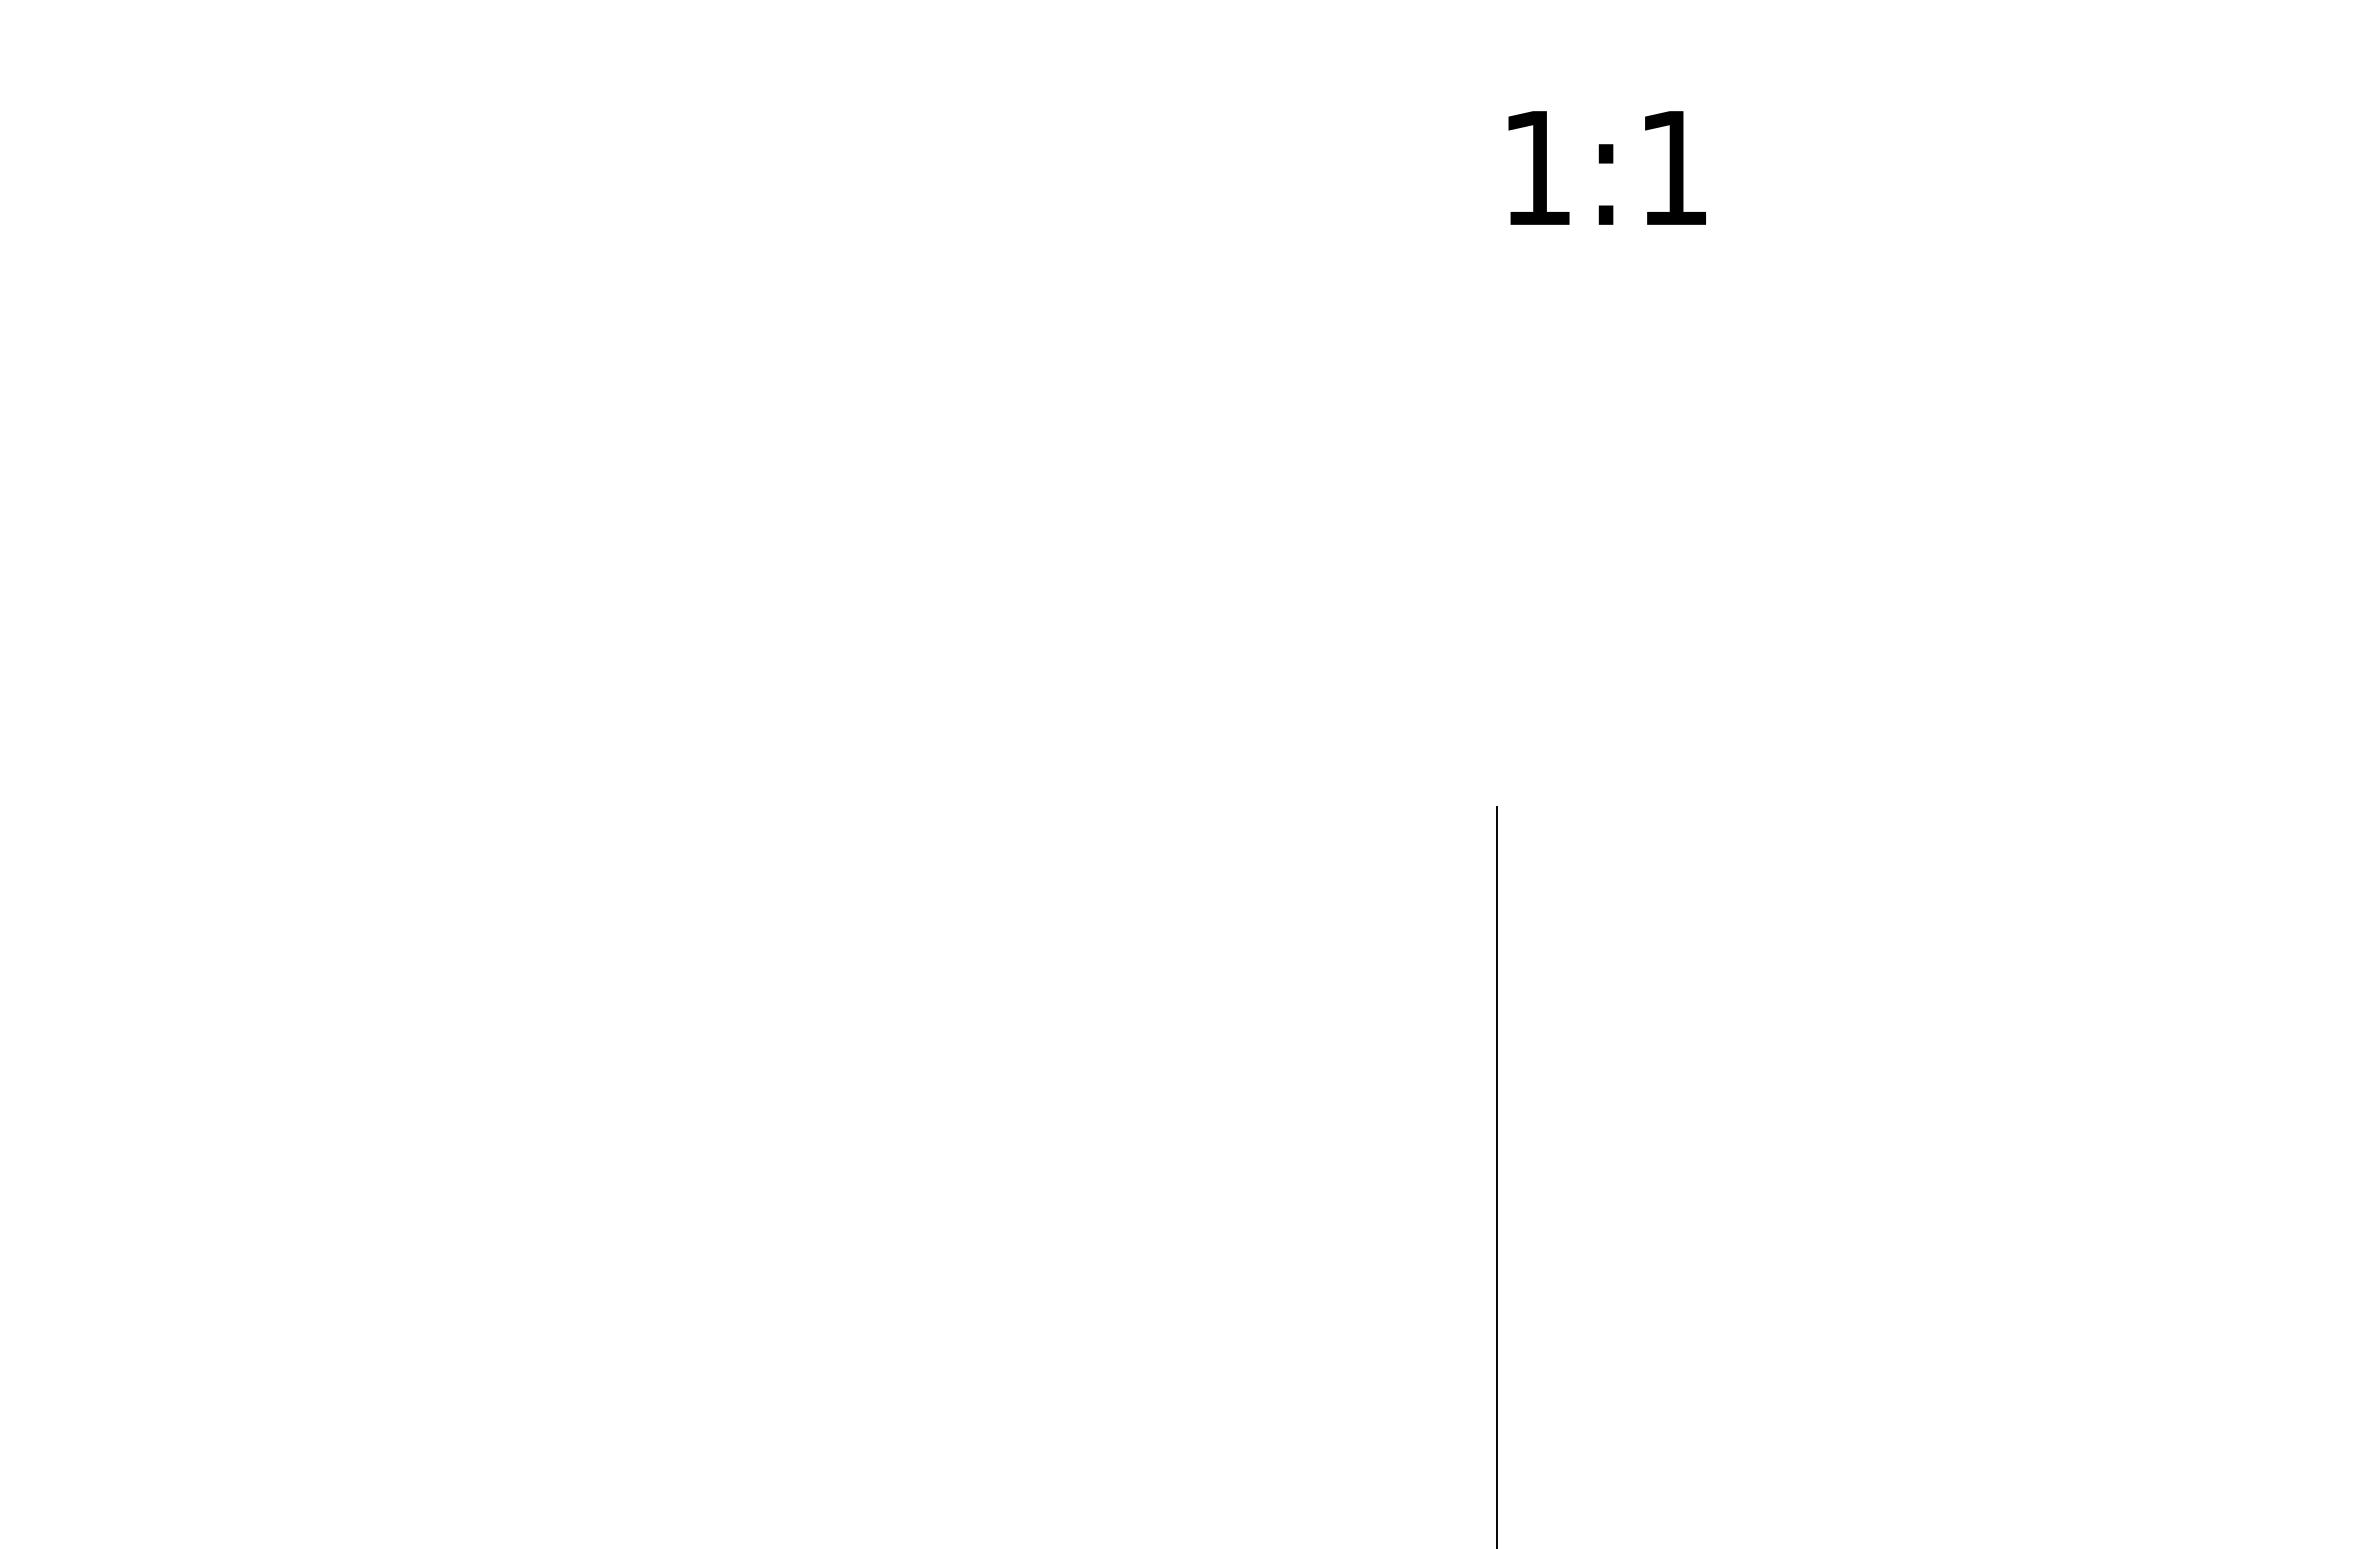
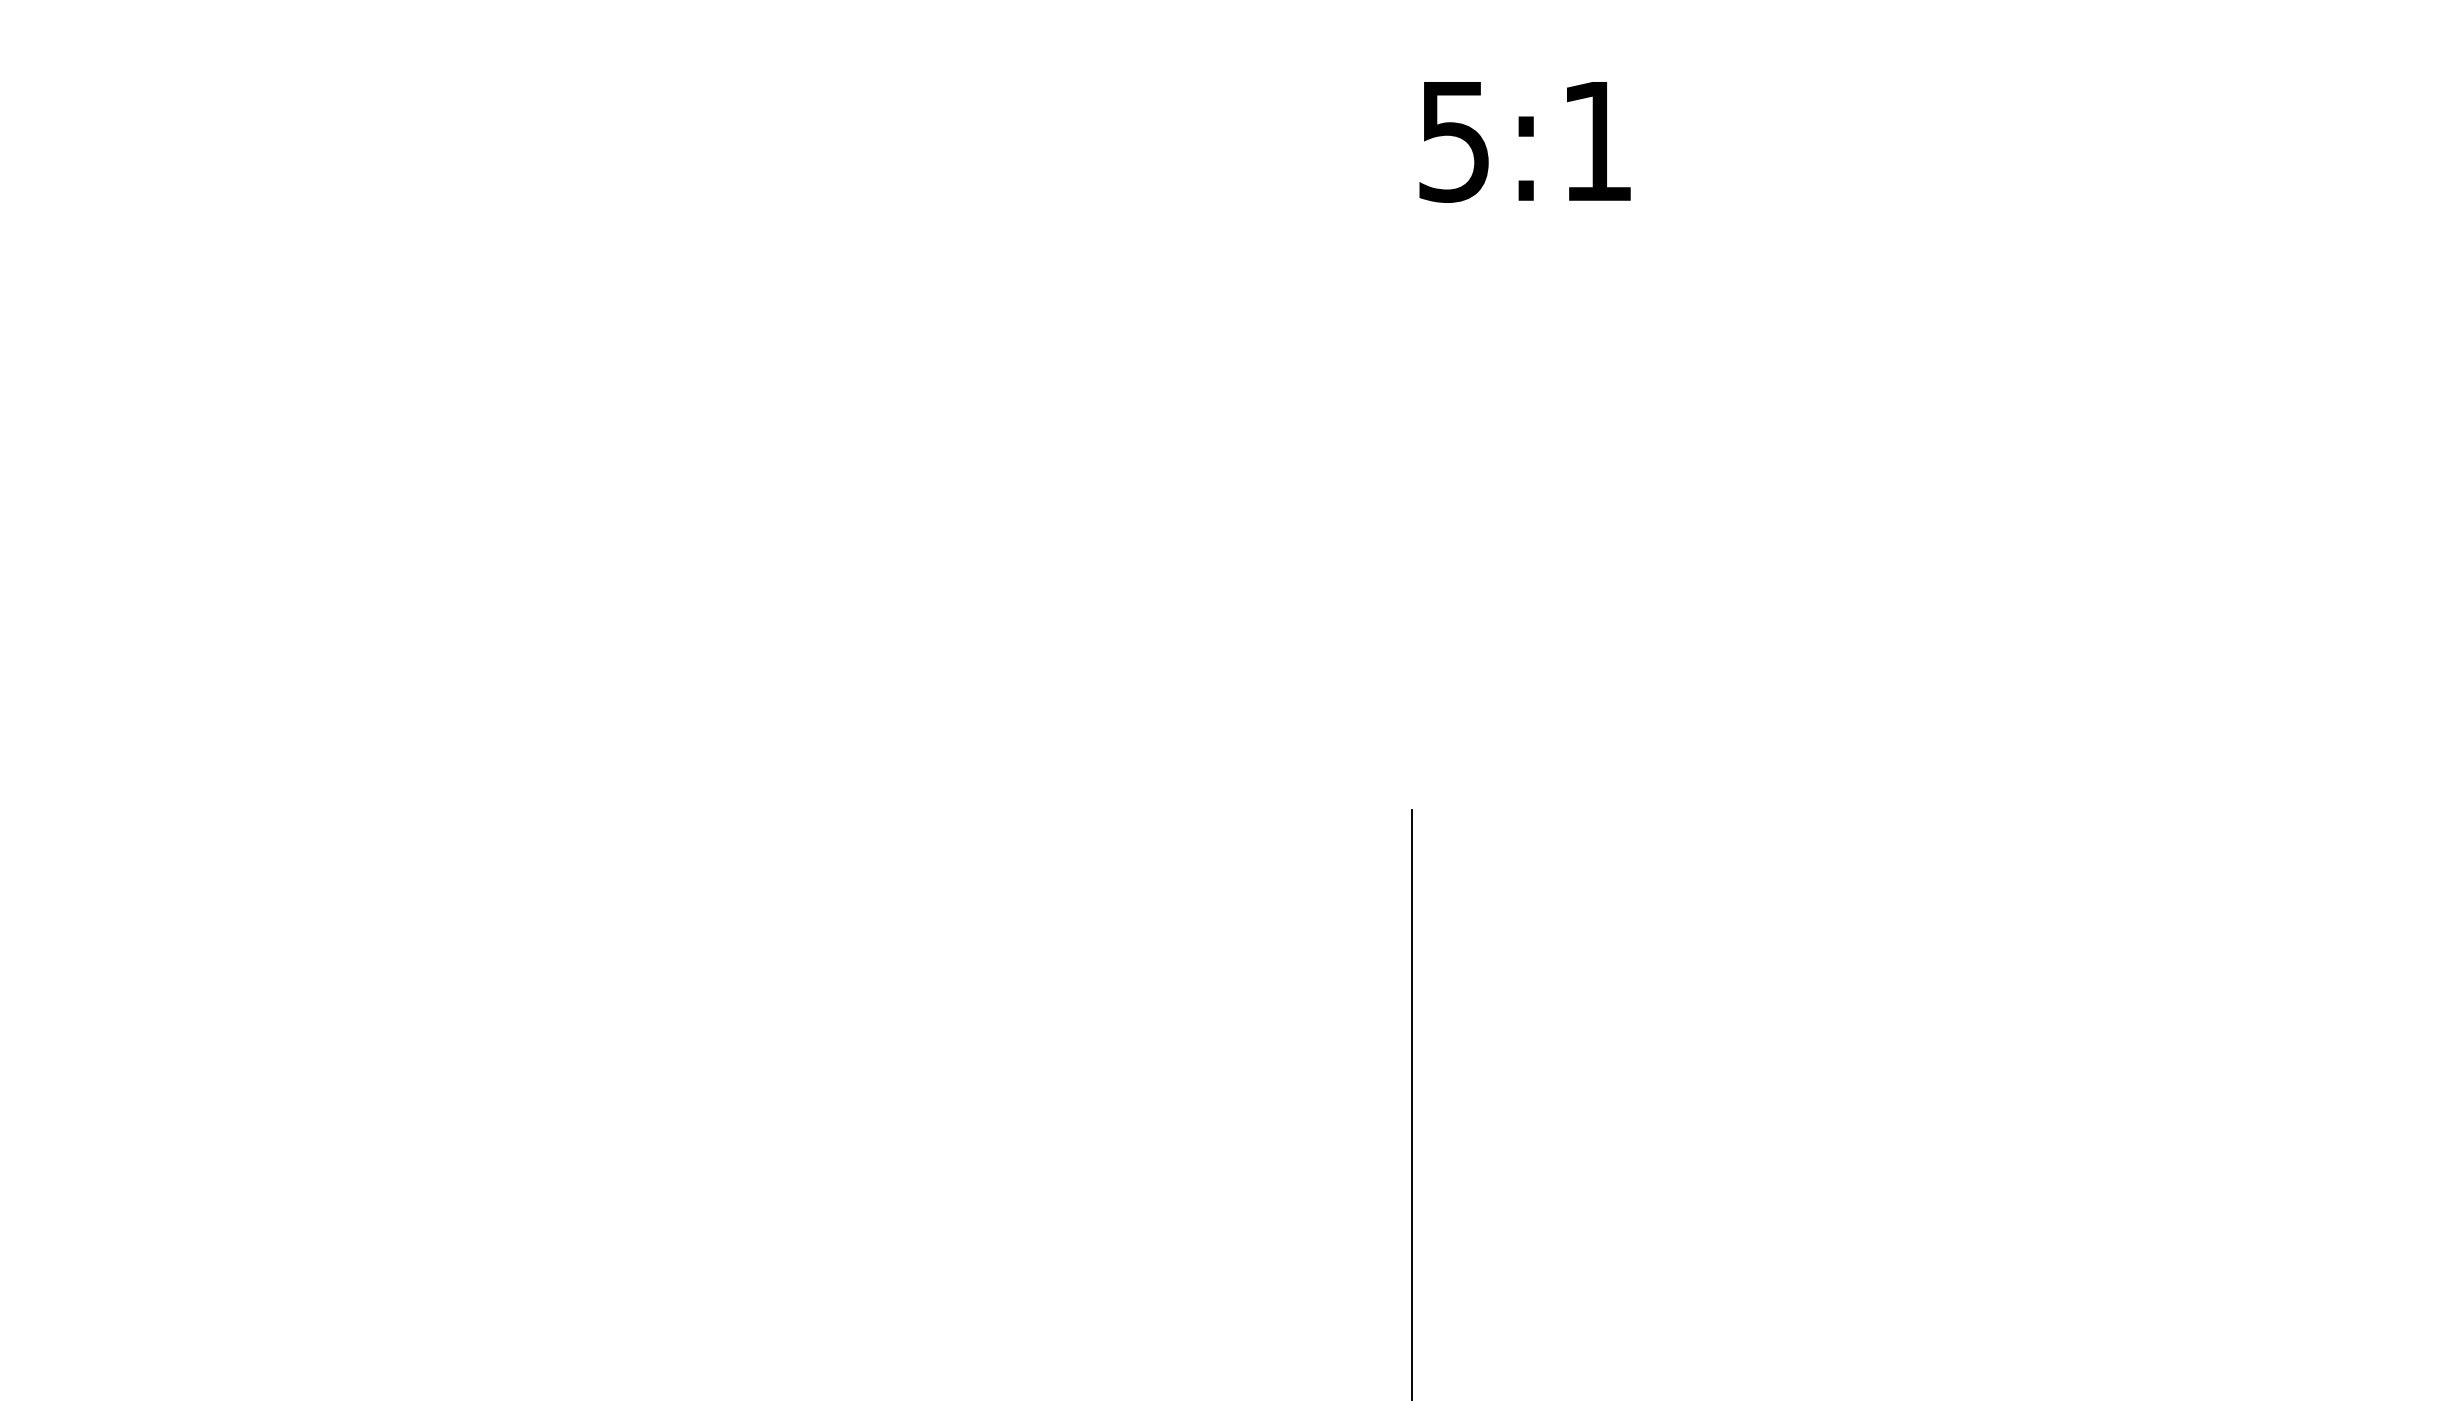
text: (1537, 168) -> (1454, 141), 1:1 -> 5:1

